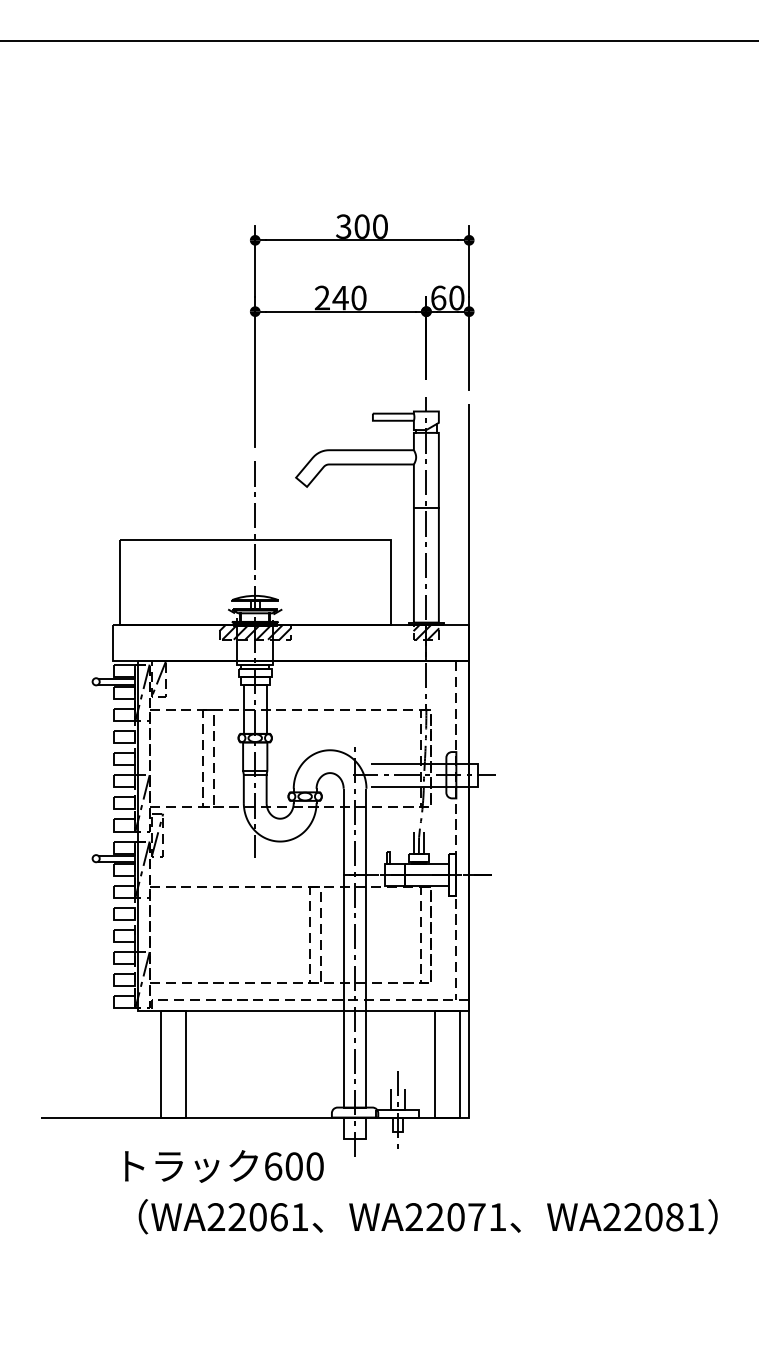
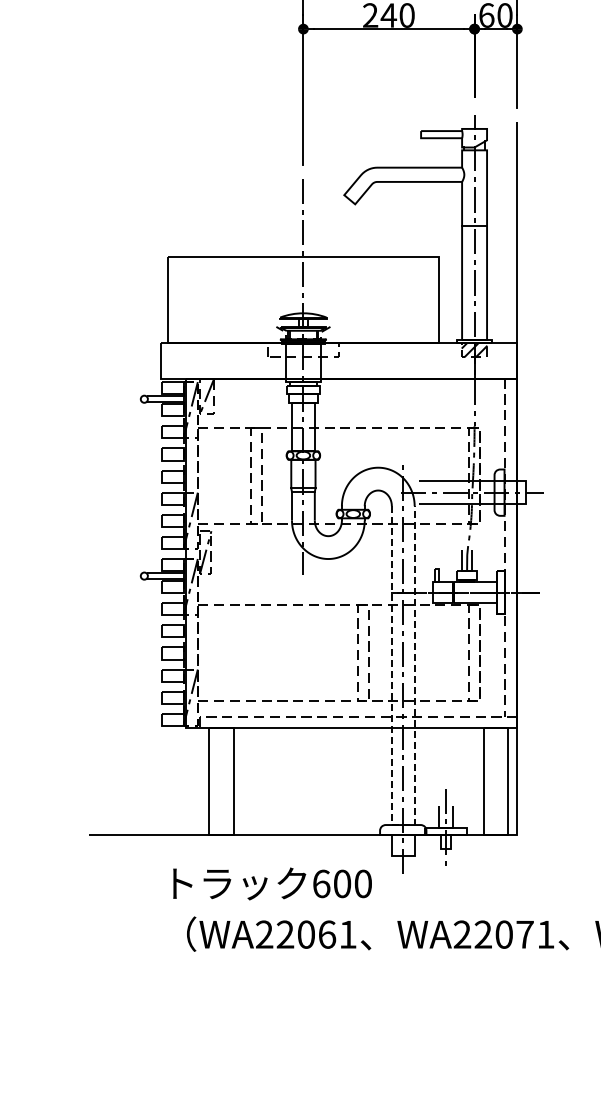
hatch: (254, 632) -> (302, 349), removed
line: (355, 1107) -> (403, 824), solid -> dashed

